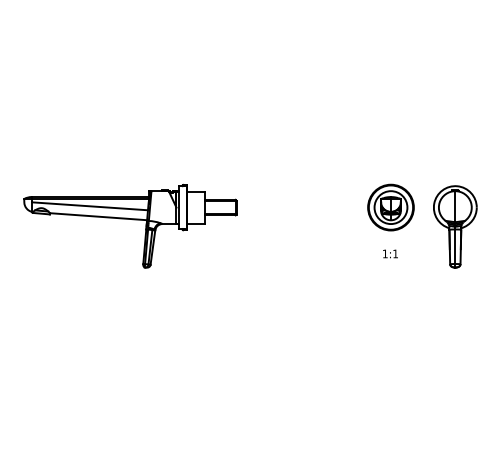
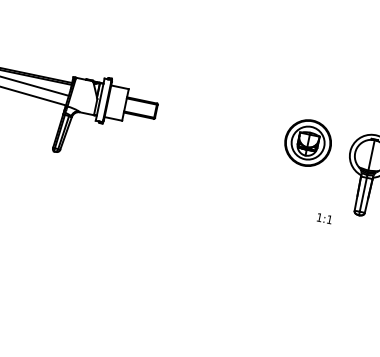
text: (390, 253) -> (324, 218), moved

